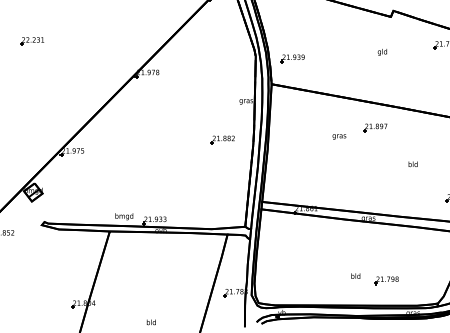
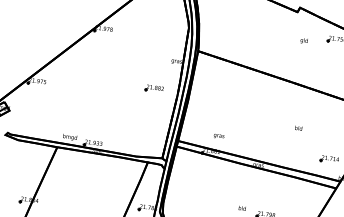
text: (381, 52) -> (303, 40), moved
part: (292, 58) -> (217, 33), removed
part: (375, 127) -> (273, 95), removed
text: (339, 136) -> (219, 136), moved

